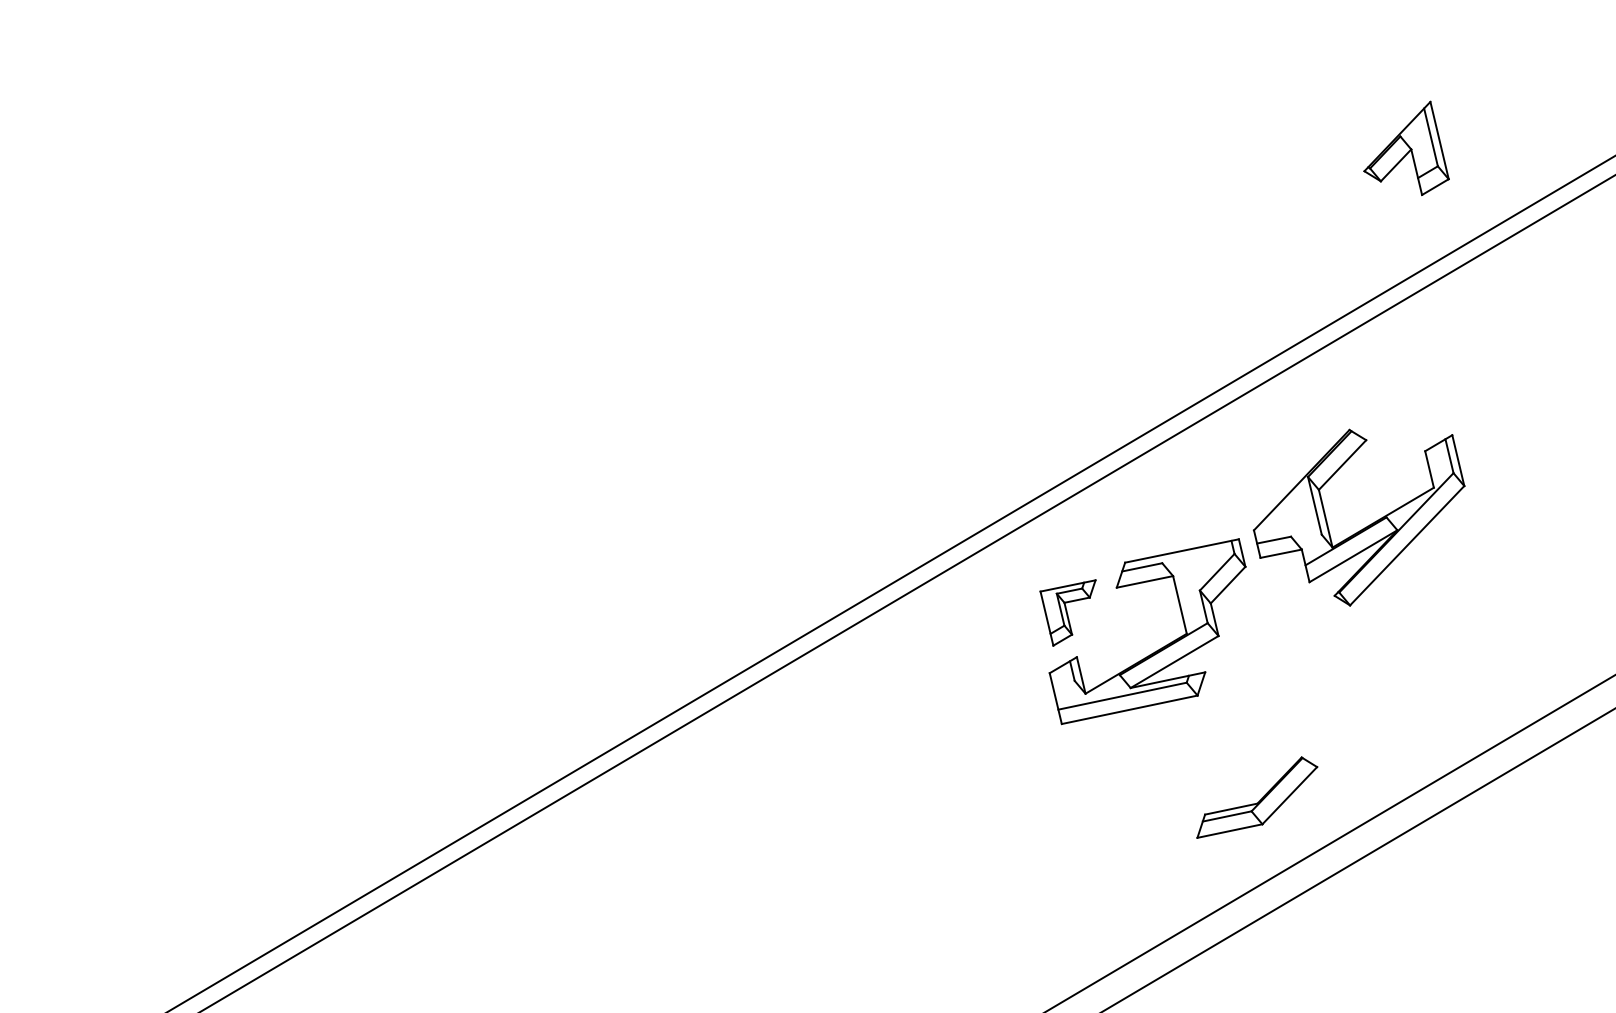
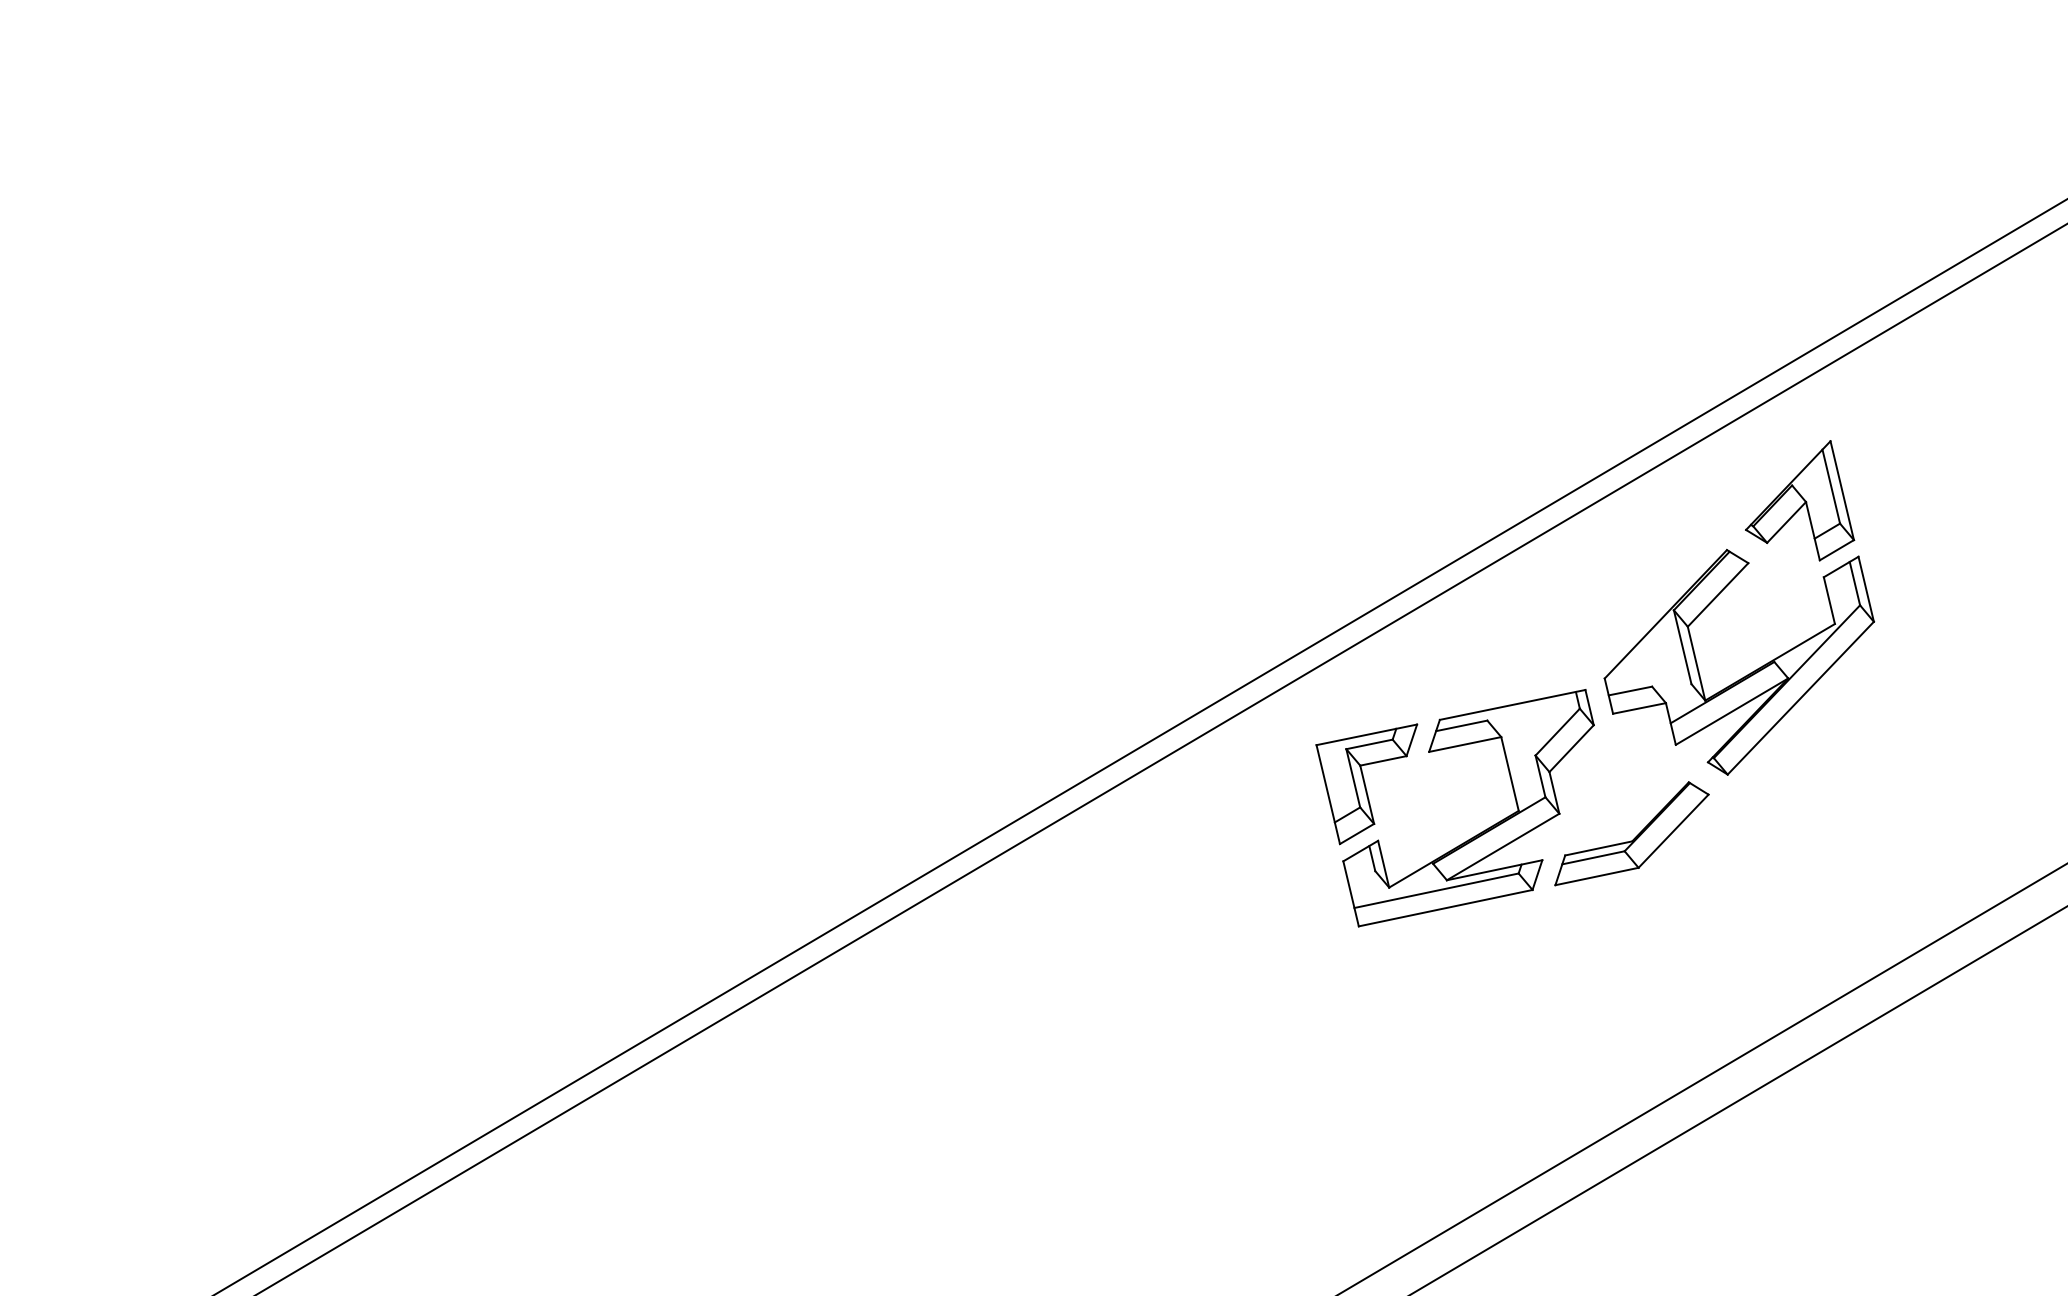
part: (1406, 148) -> (1799, 500), moved
part: (1067, 612) -> (1366, 783), size x1.43
part: (1257, 797) -> (1632, 833), moved

